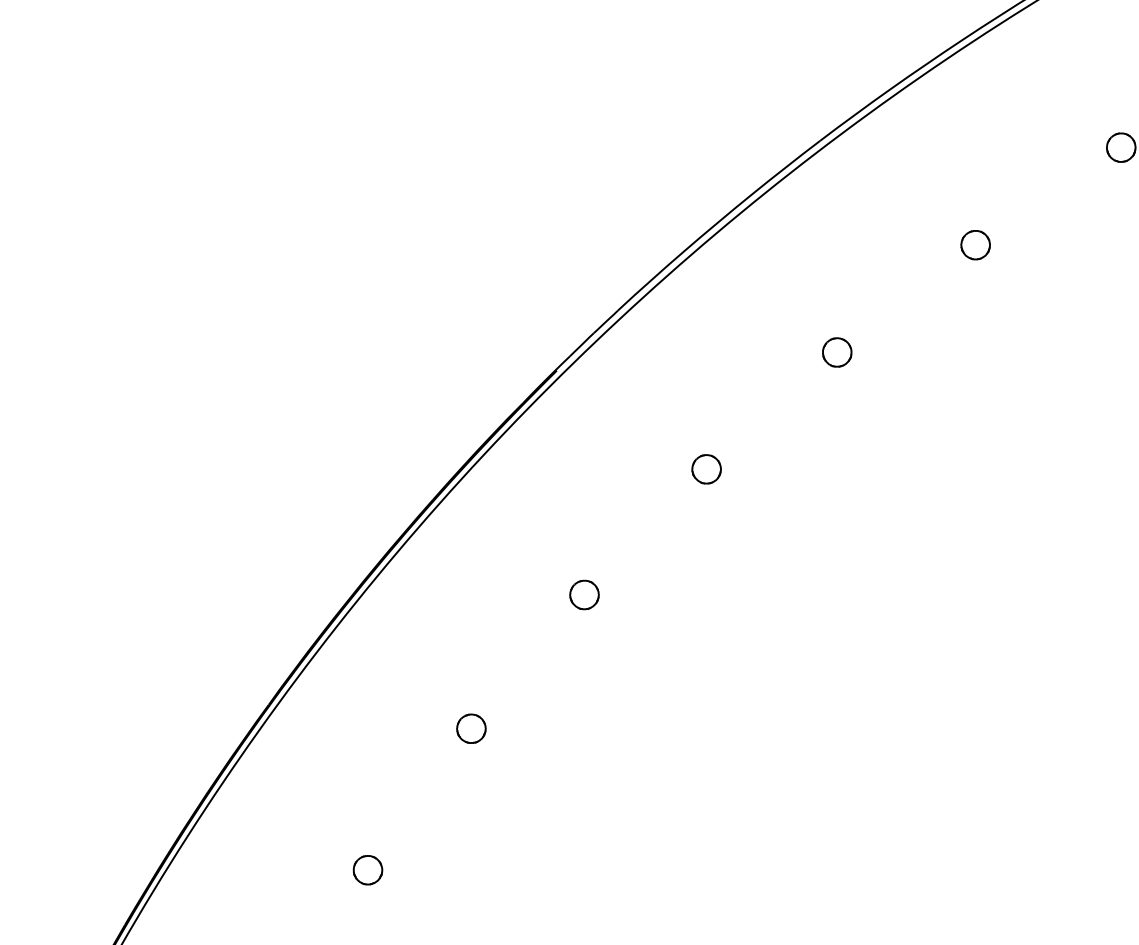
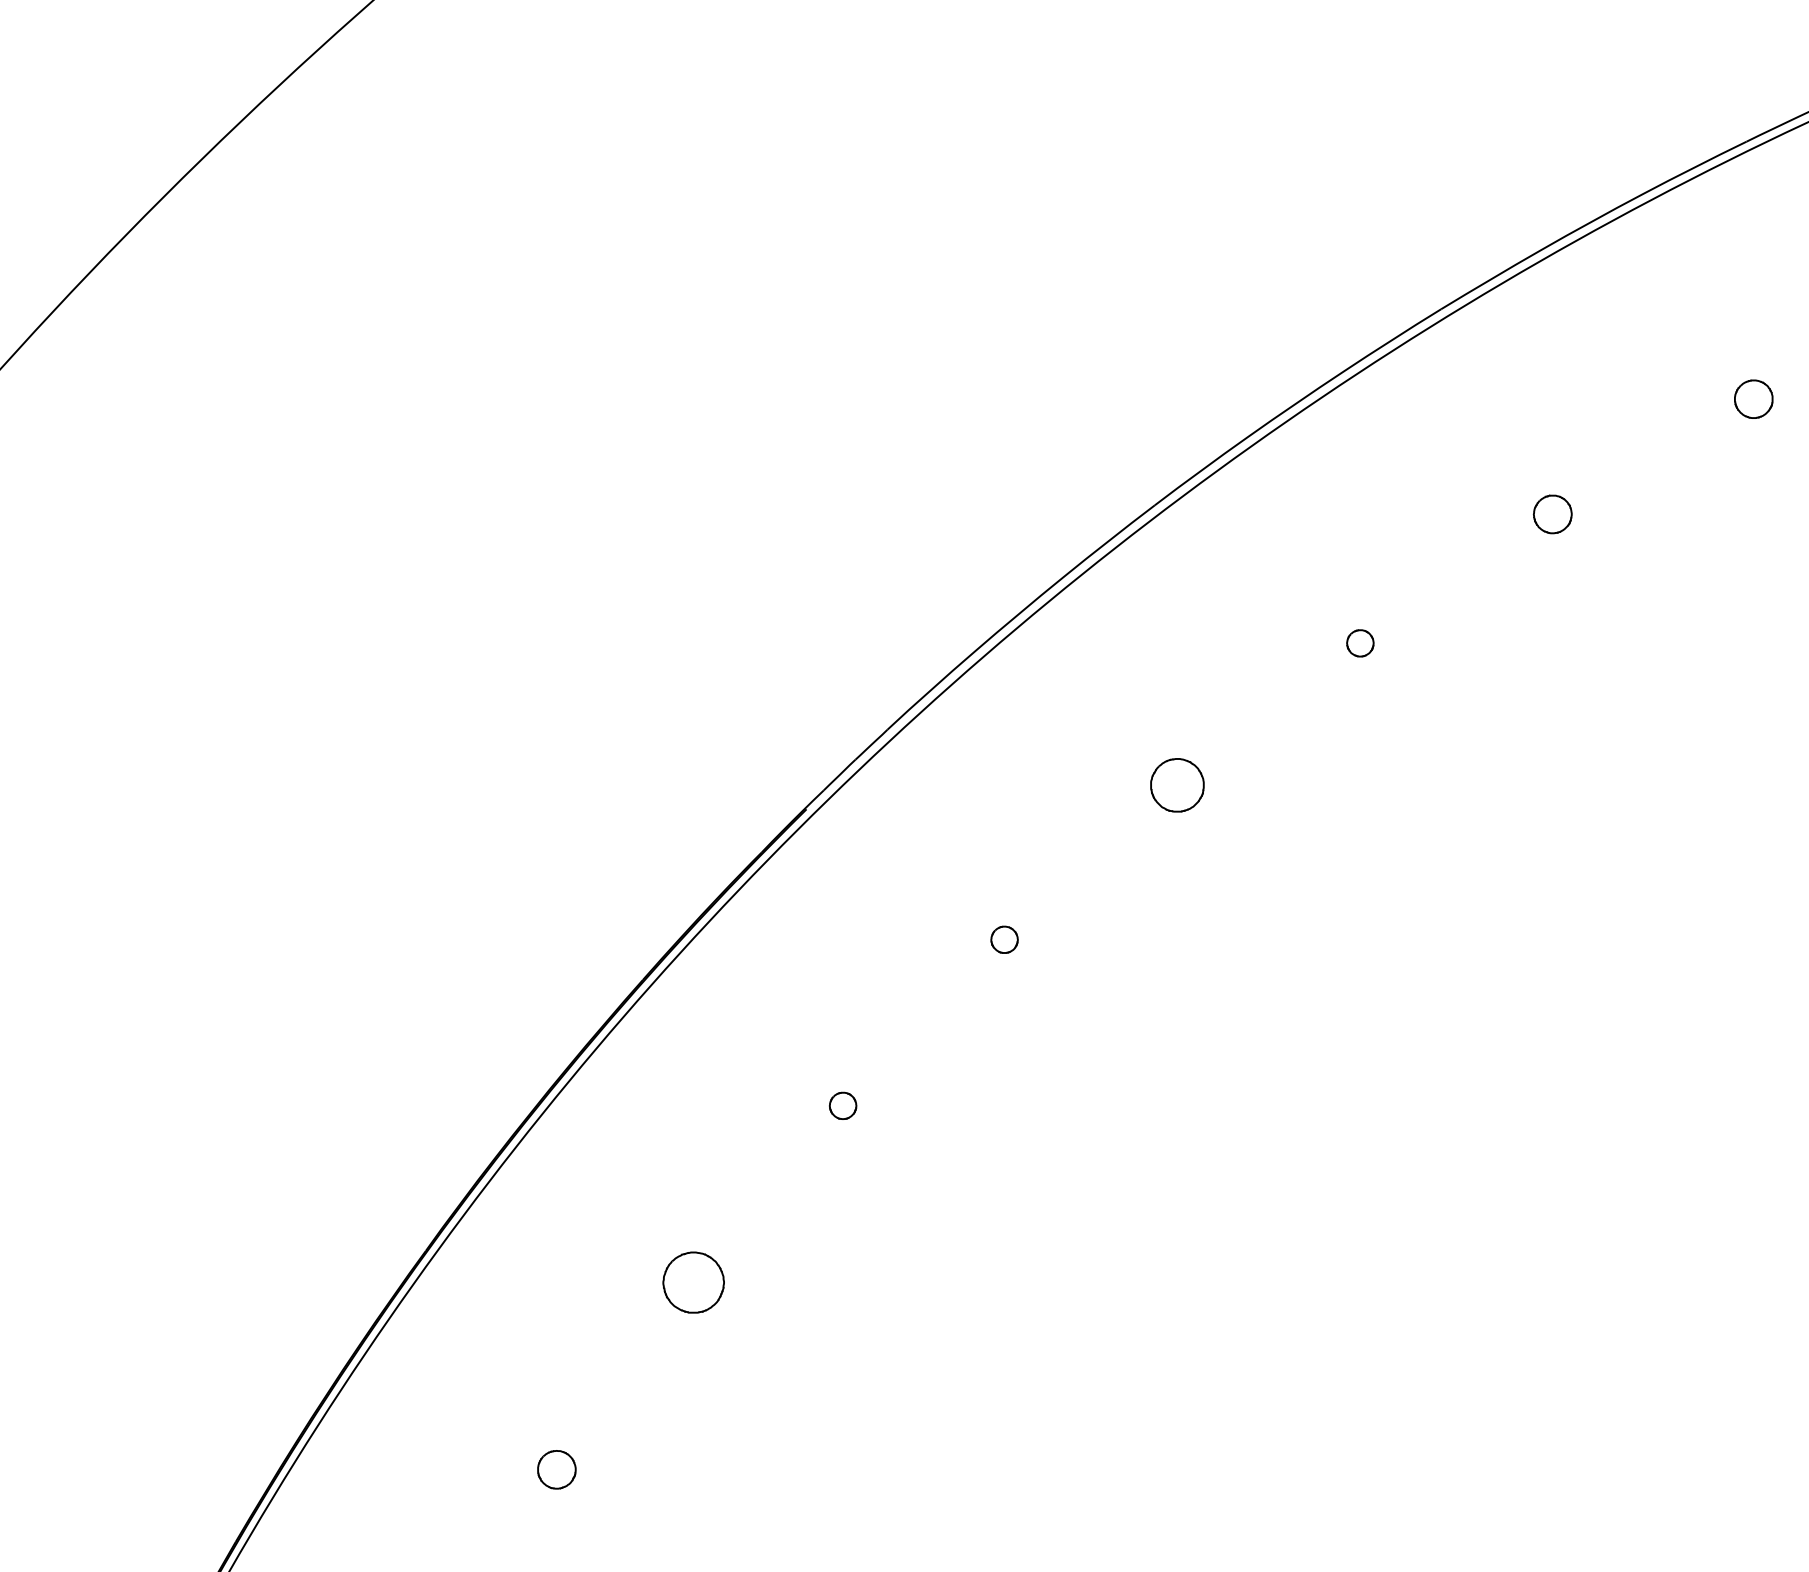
part: (975, 245) -> (1360, 643), size x0.7
part: (836, 351) -> (1176, 784), size x1.4
part: (706, 469) -> (1004, 939), size x0.7
part: (584, 594) -> (842, 1105), size x0.7
part: (471, 728) -> (693, 1282), size x1.6

